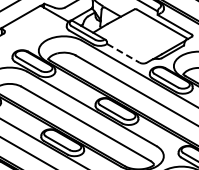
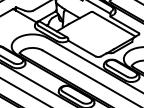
line: (123, 53) -> (81, 48), dashed -> solid

